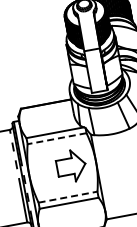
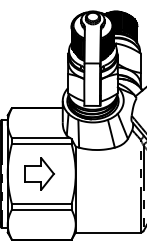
line: (56, 138) -> (41, 144), dashed -> solid
part: (71, 165) -> (39, 173), moved
line: (67, 197) -> (41, 203), dashed -> solid

